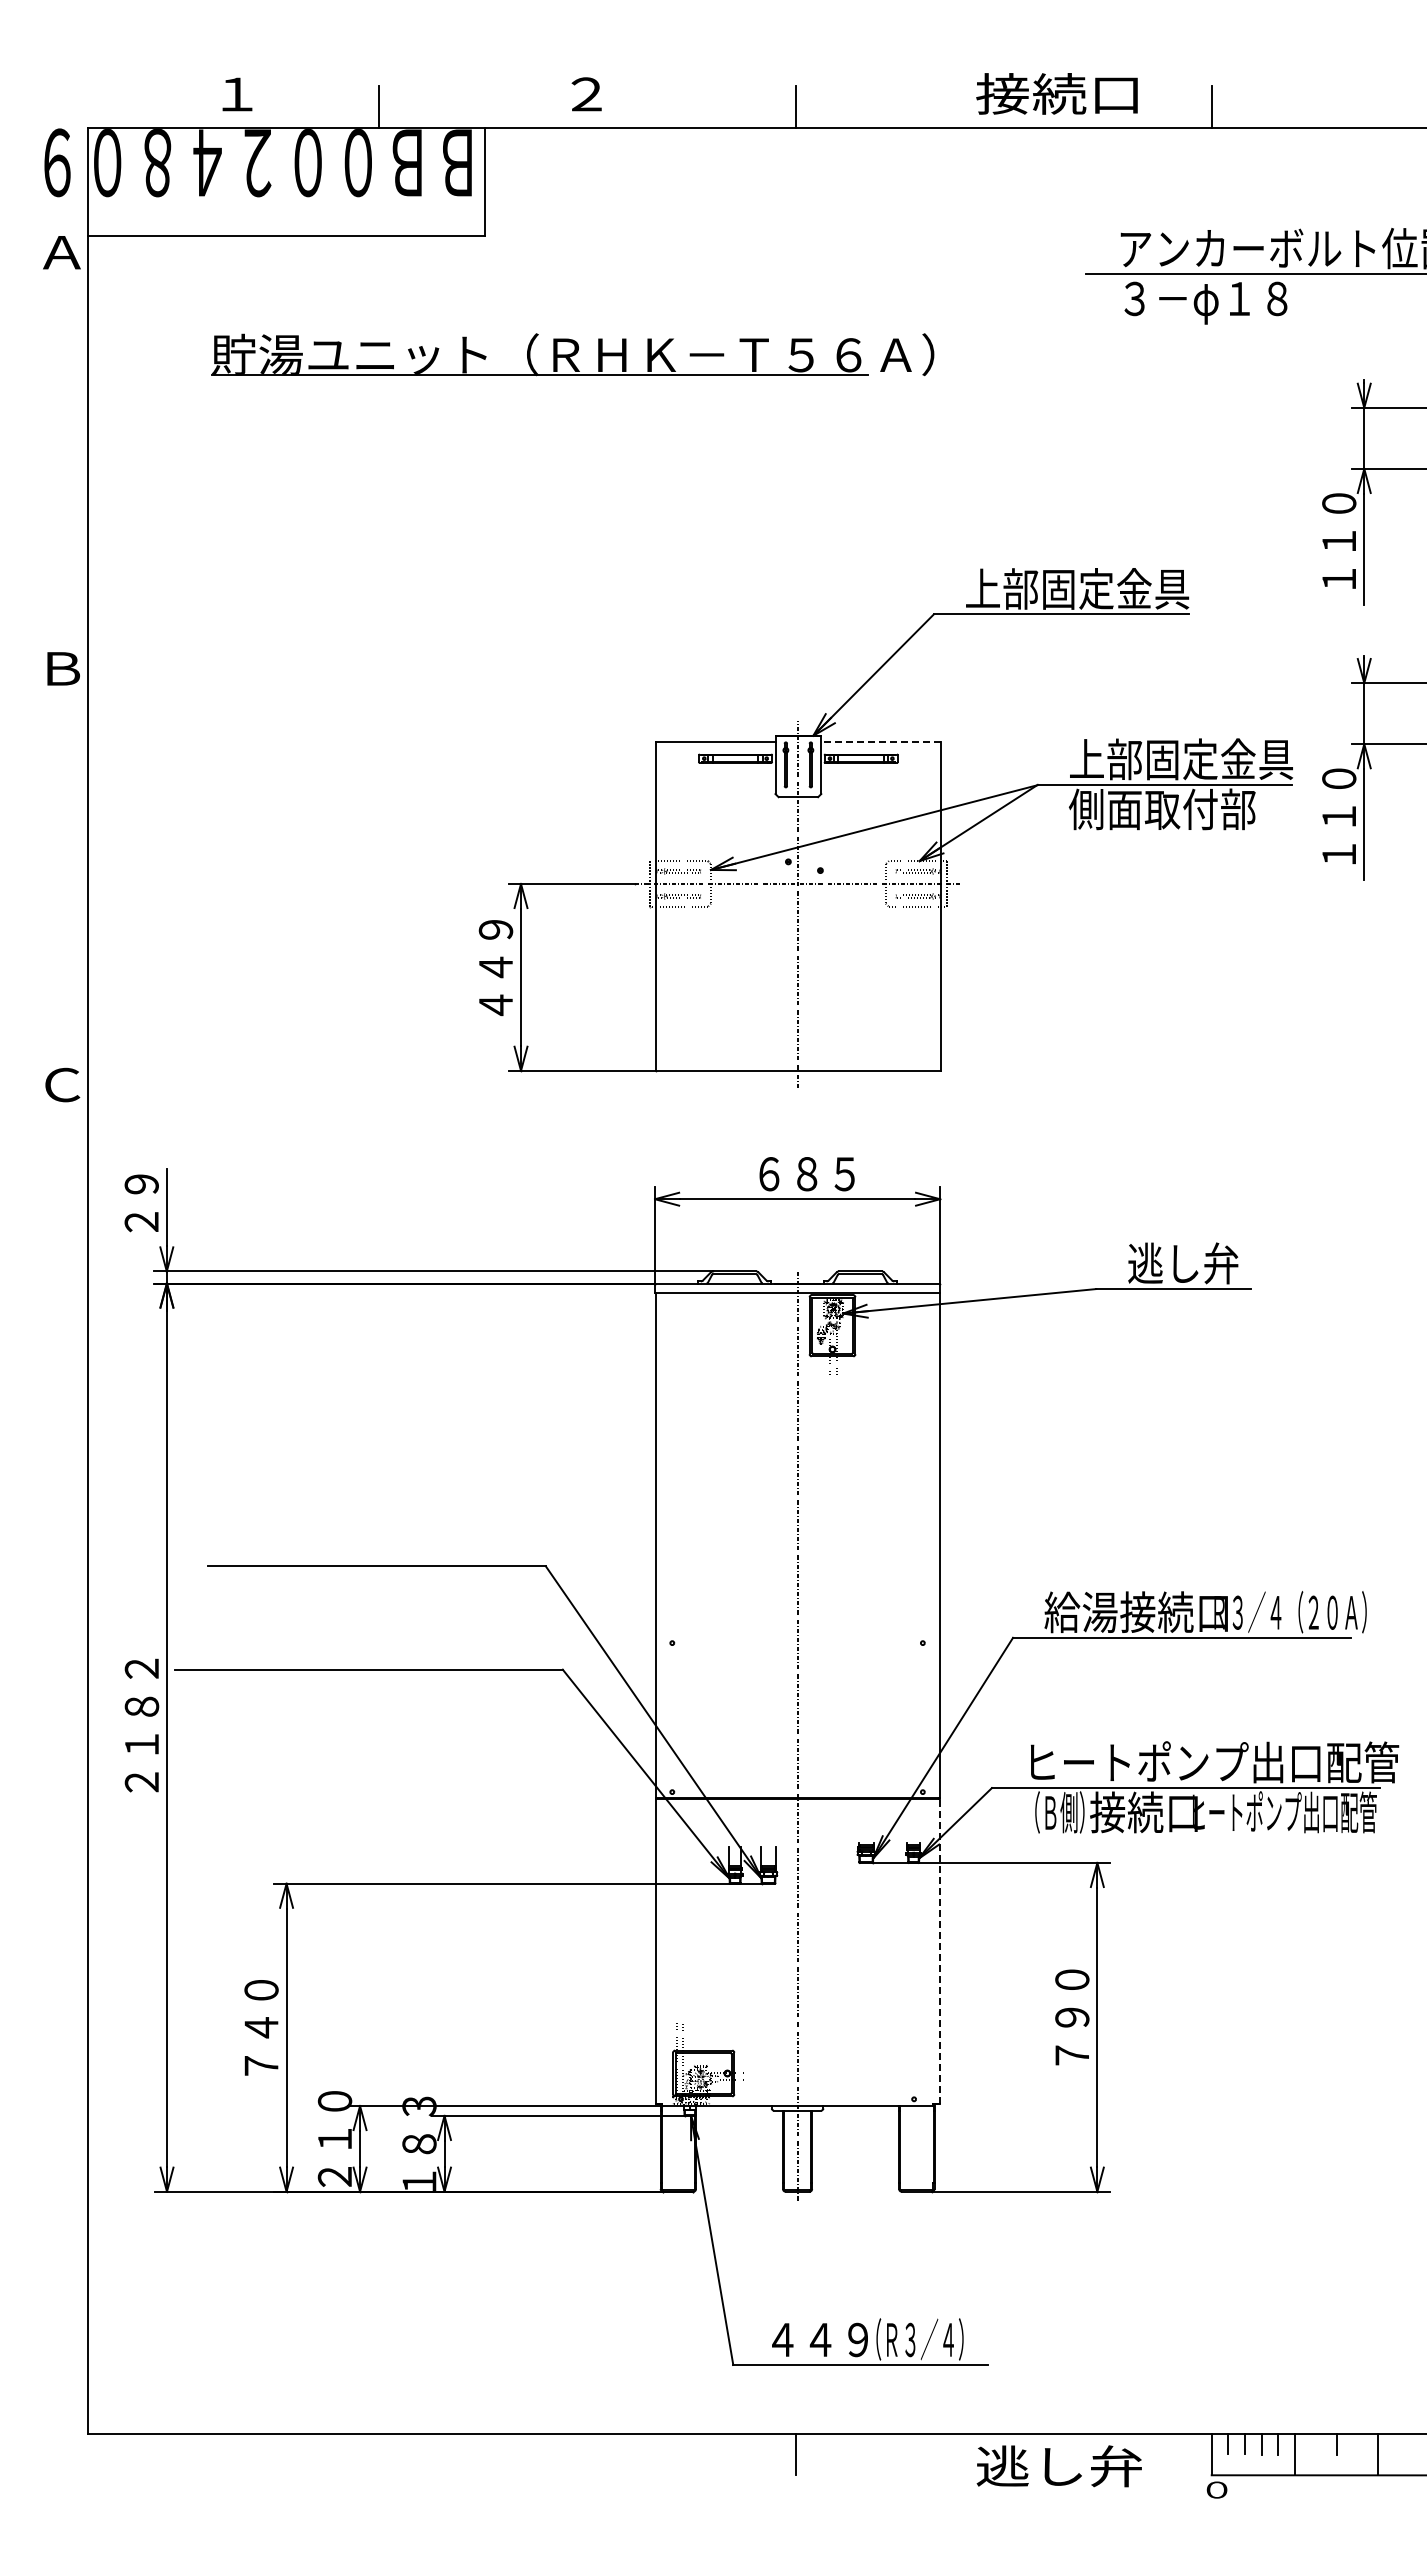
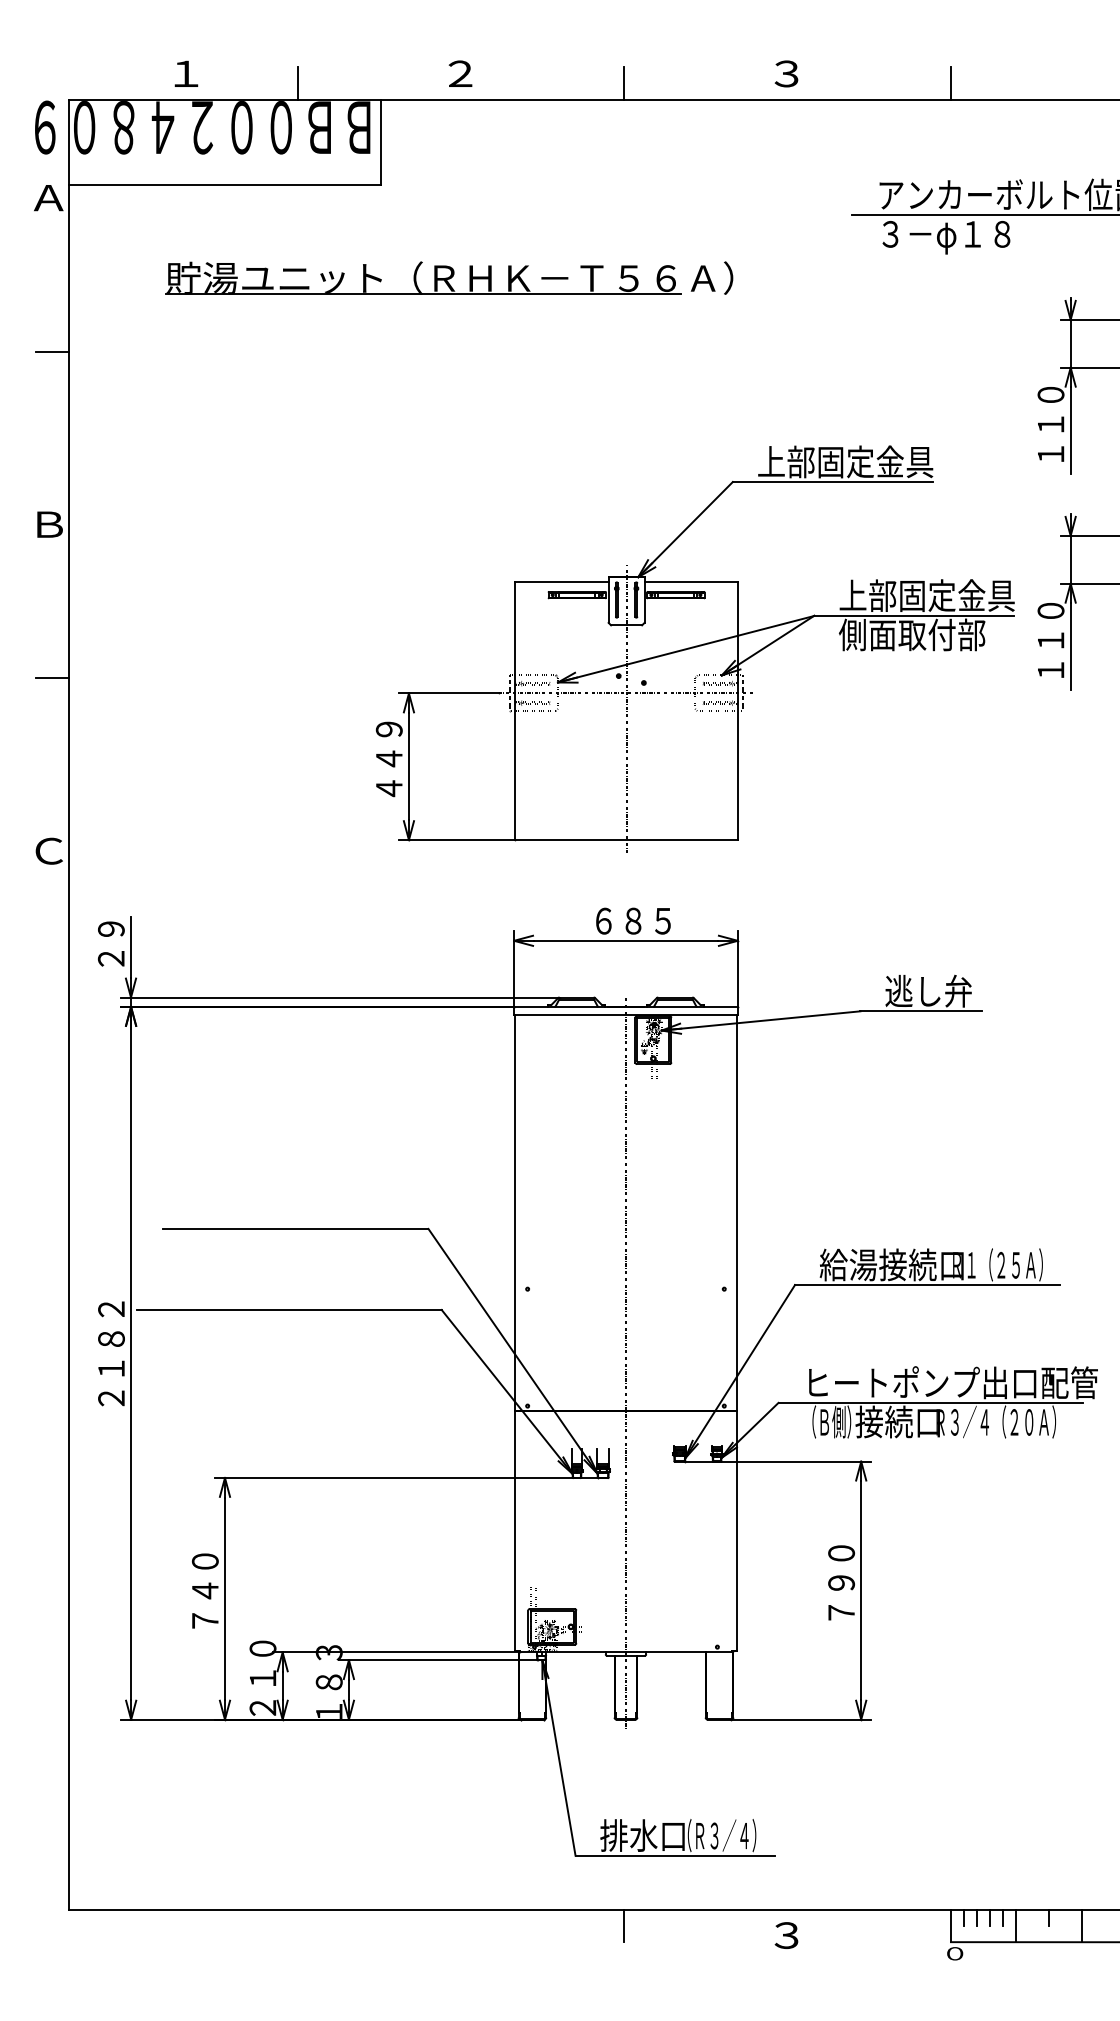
text: (1056, 93) -> (829, 73), 接続口 -> ３
line: (66, 448) -> (52, 351), added
line: (881, 742) -> (691, 582), dashed -> solid
line: (66, 864) -> (52, 678), added
text: (1299, 1612) -> (1019, 1265), Ｒ３／４（２０Ａ） -> Ｒ１（２５Ａ）
text: (1284, 1812) -> (1008, 1422), ヒートポンプ出口配管 -> Ｒ３／４（２０Ａ）
line: (939, 1951) -> (737, 1531), dashed -> solid
text: (818, 2339) -> (642, 1835), ４４９ -> 排水口
text: (1058, 2466) -> (830, 1935), 逃し弁 -> ３

